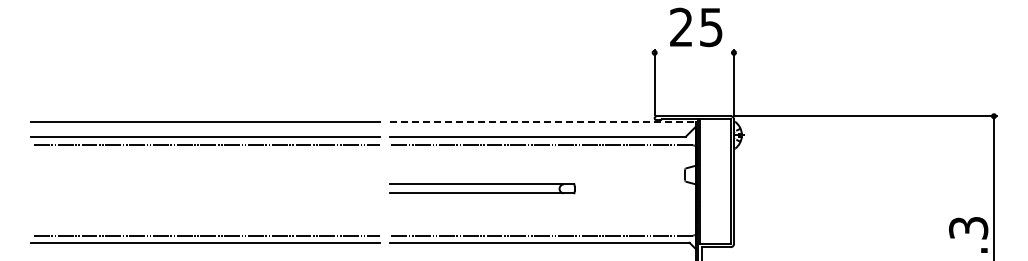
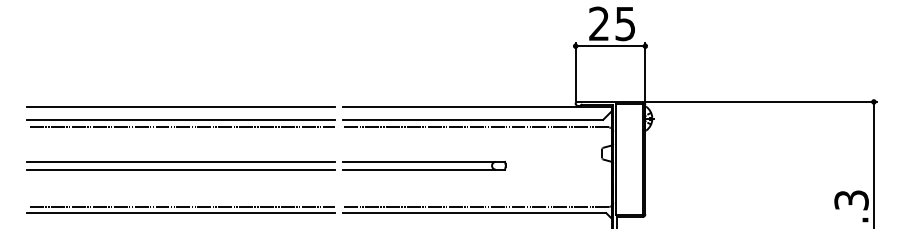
line: (693, 52) -> (609, 45), added
line: (543, 122) -> (477, 107), dashed -> solid
line: (205, 184) -> (180, 161), added
line: (205, 193) -> (180, 169), added

